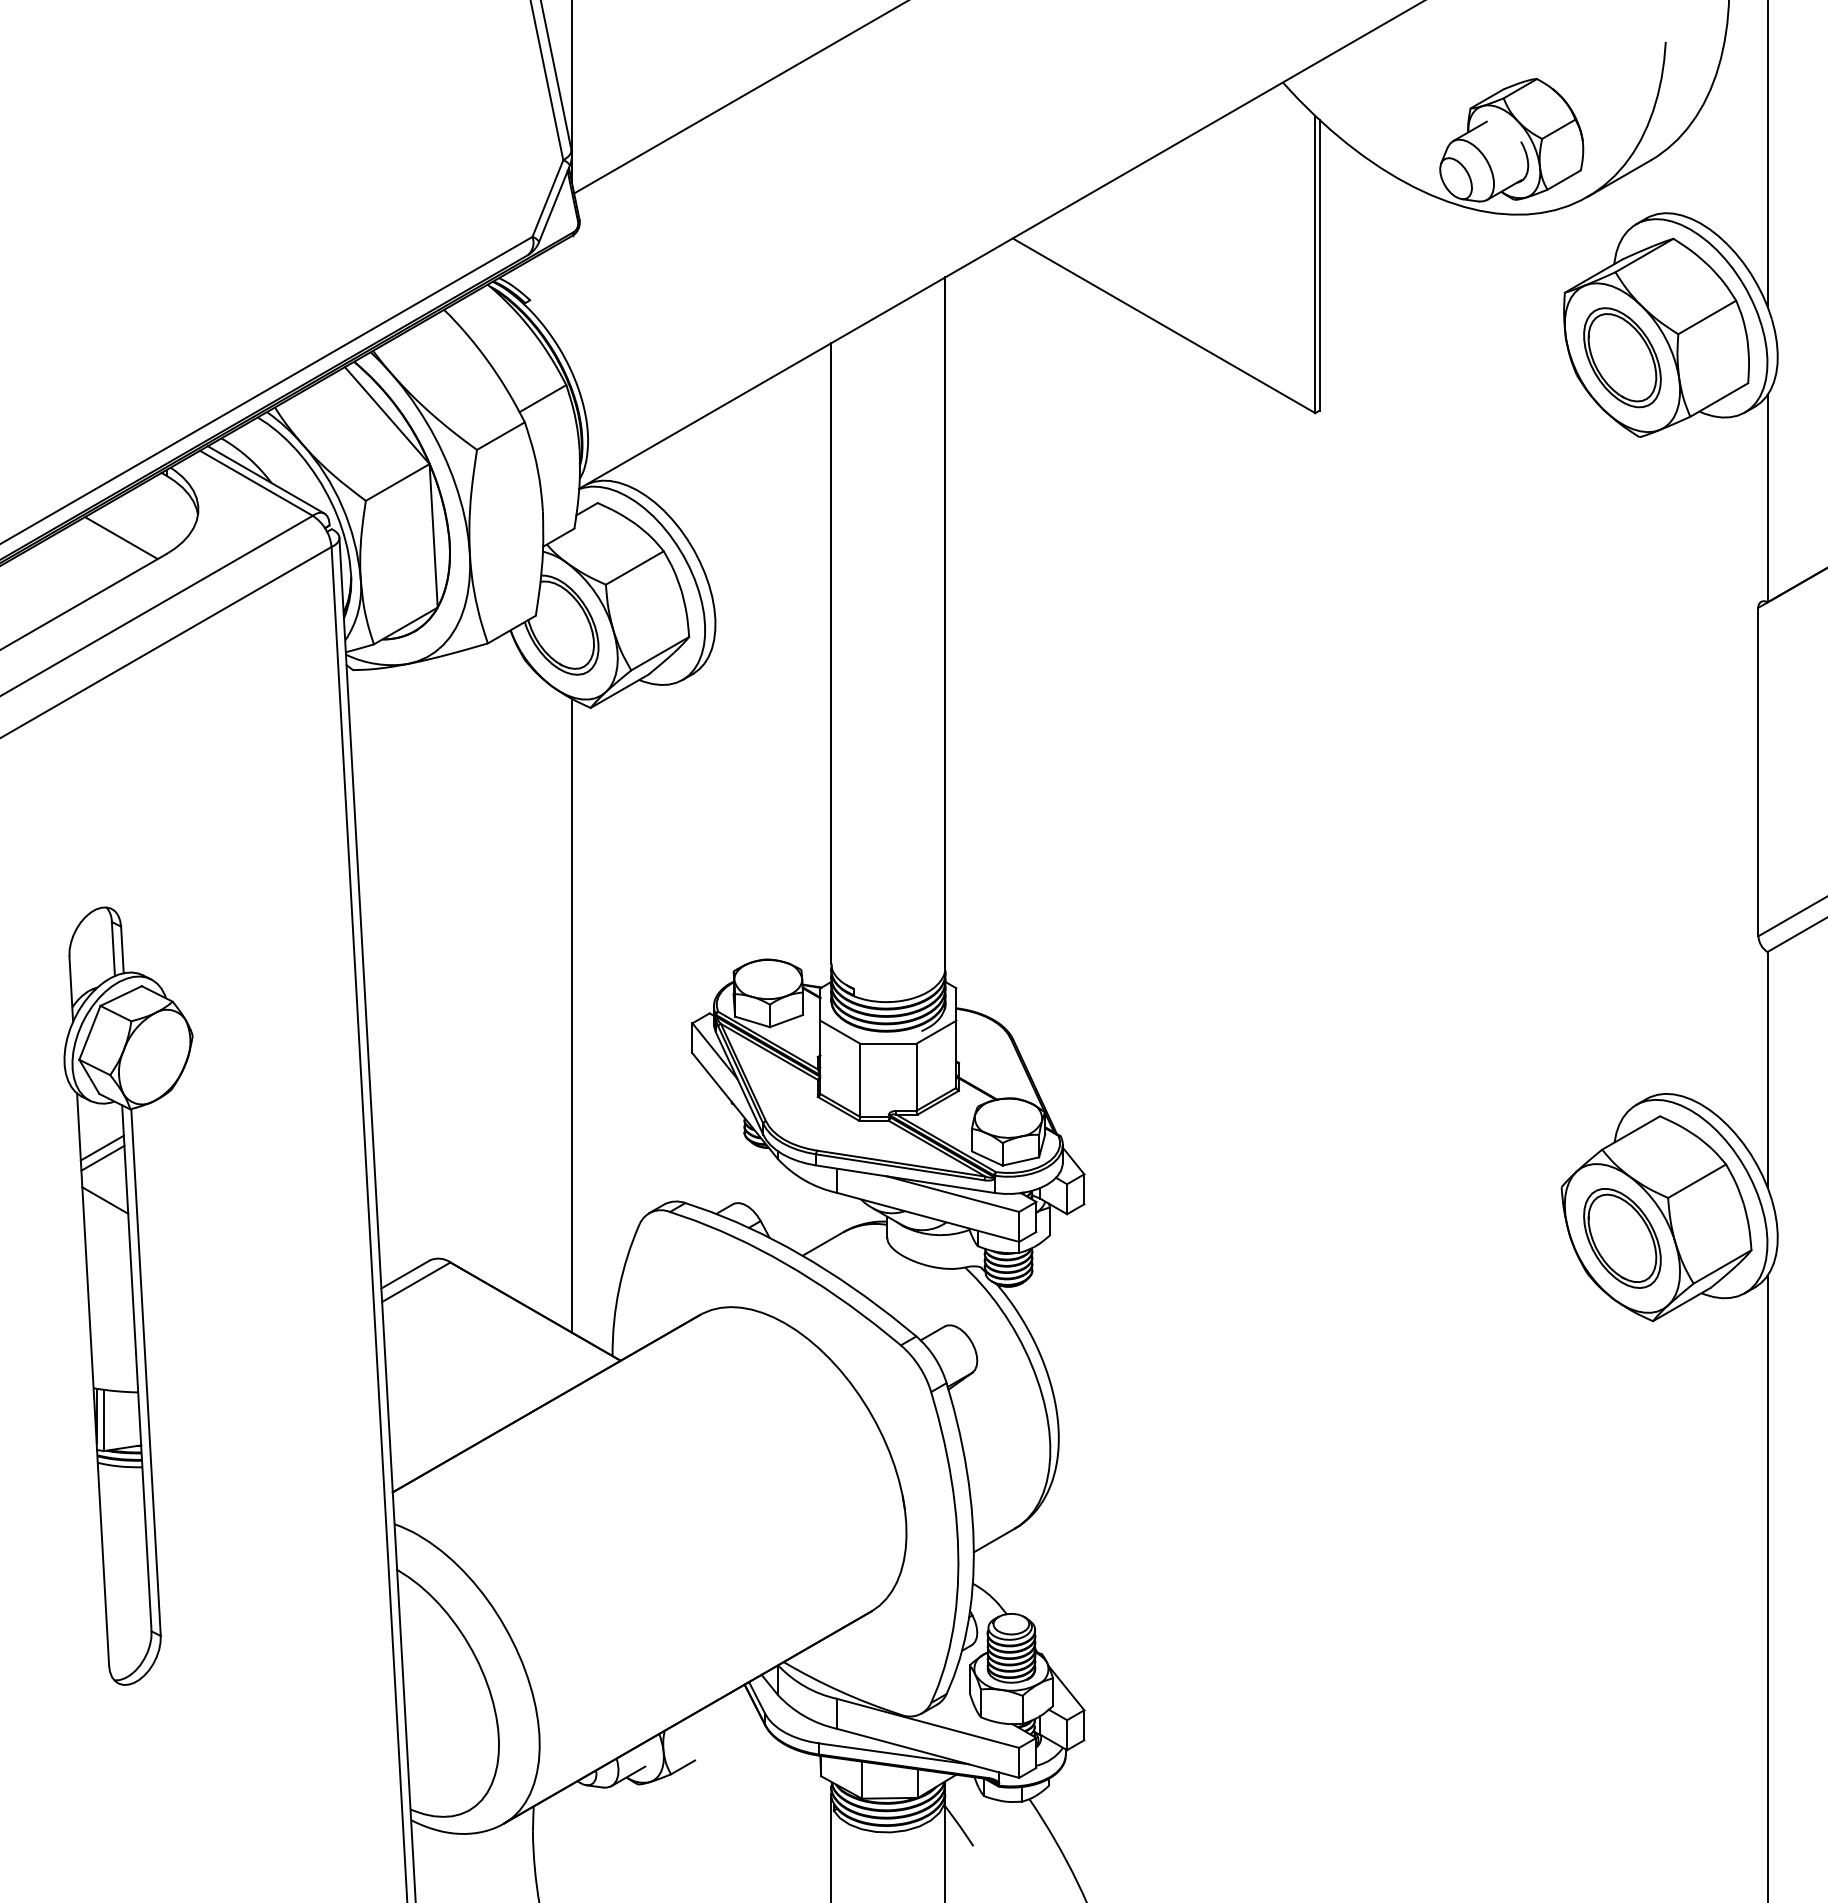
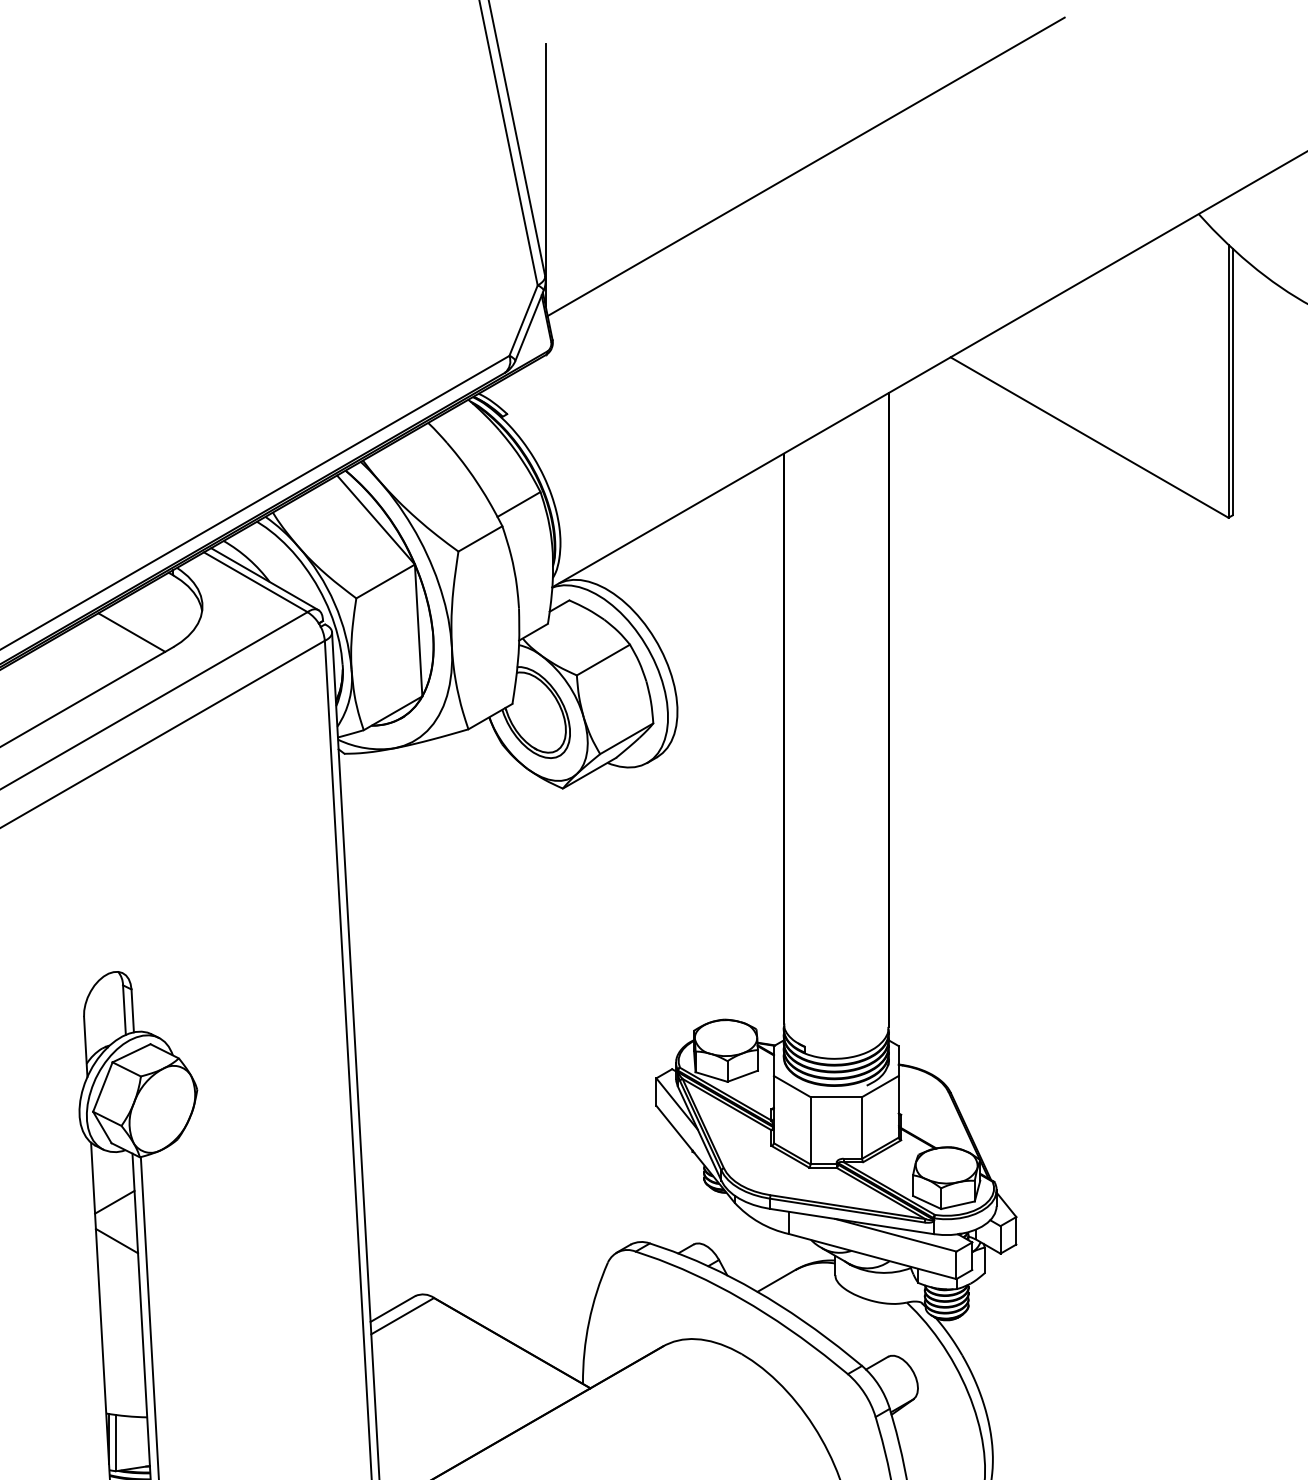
line: (572, 1015) -> (546, 1071), removed
line: (101, 1147) -> (113, 1192), removed

